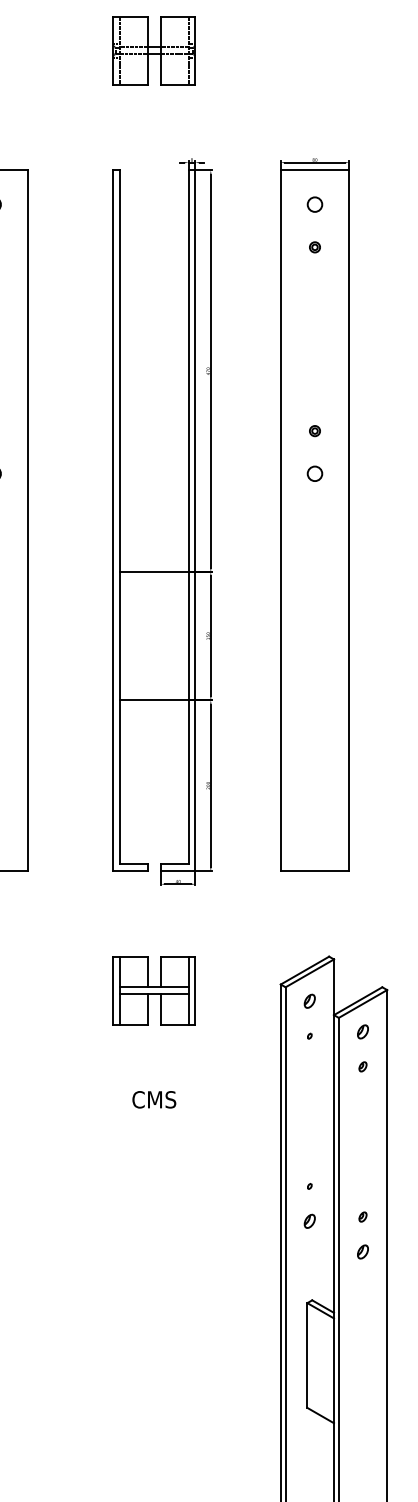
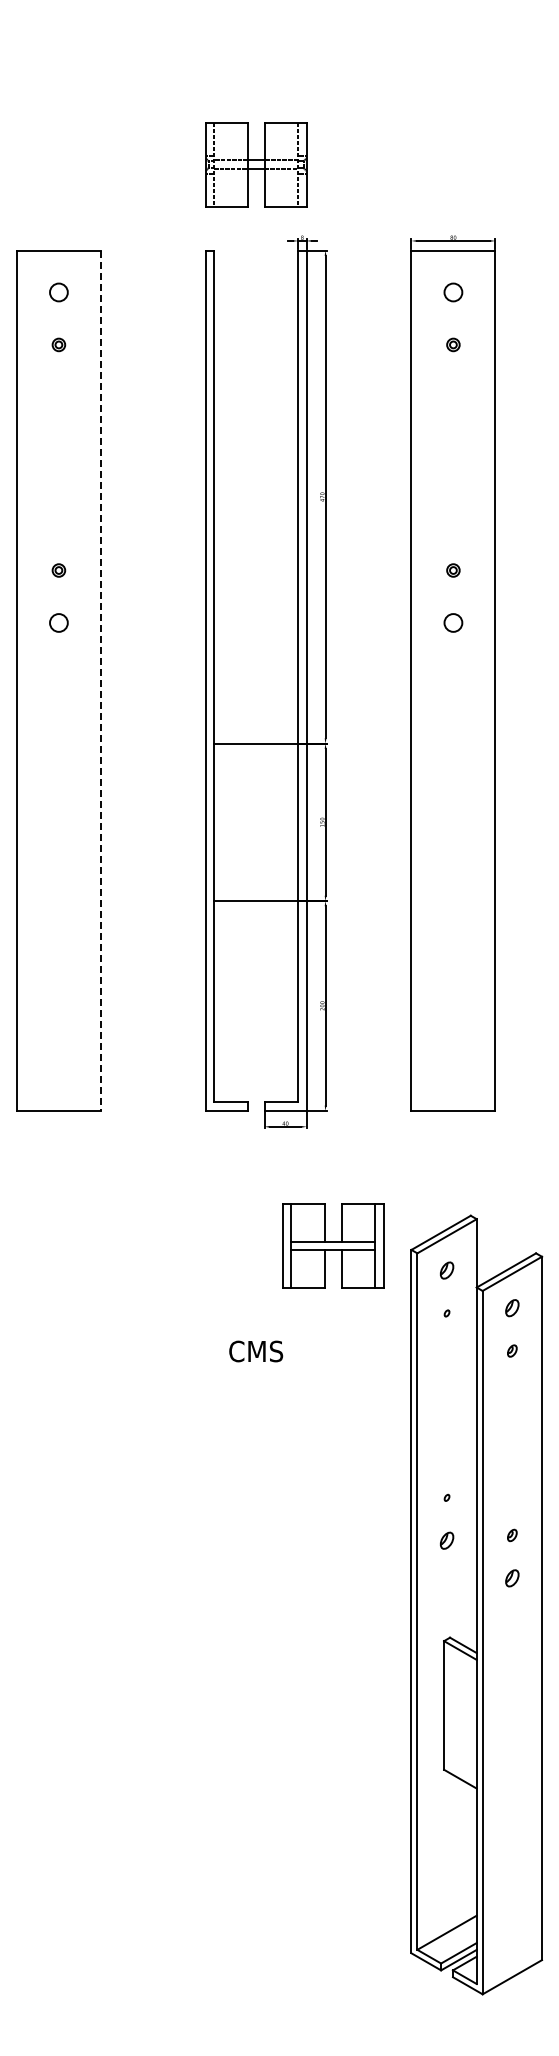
part: (154, 50) -> (256, 164), moved
line: (27, 521) -> (100, 681), solid -> dashed
part: (154, 990) -> (333, 1245), moved
text: (154, 1099) -> (256, 1351), moved

